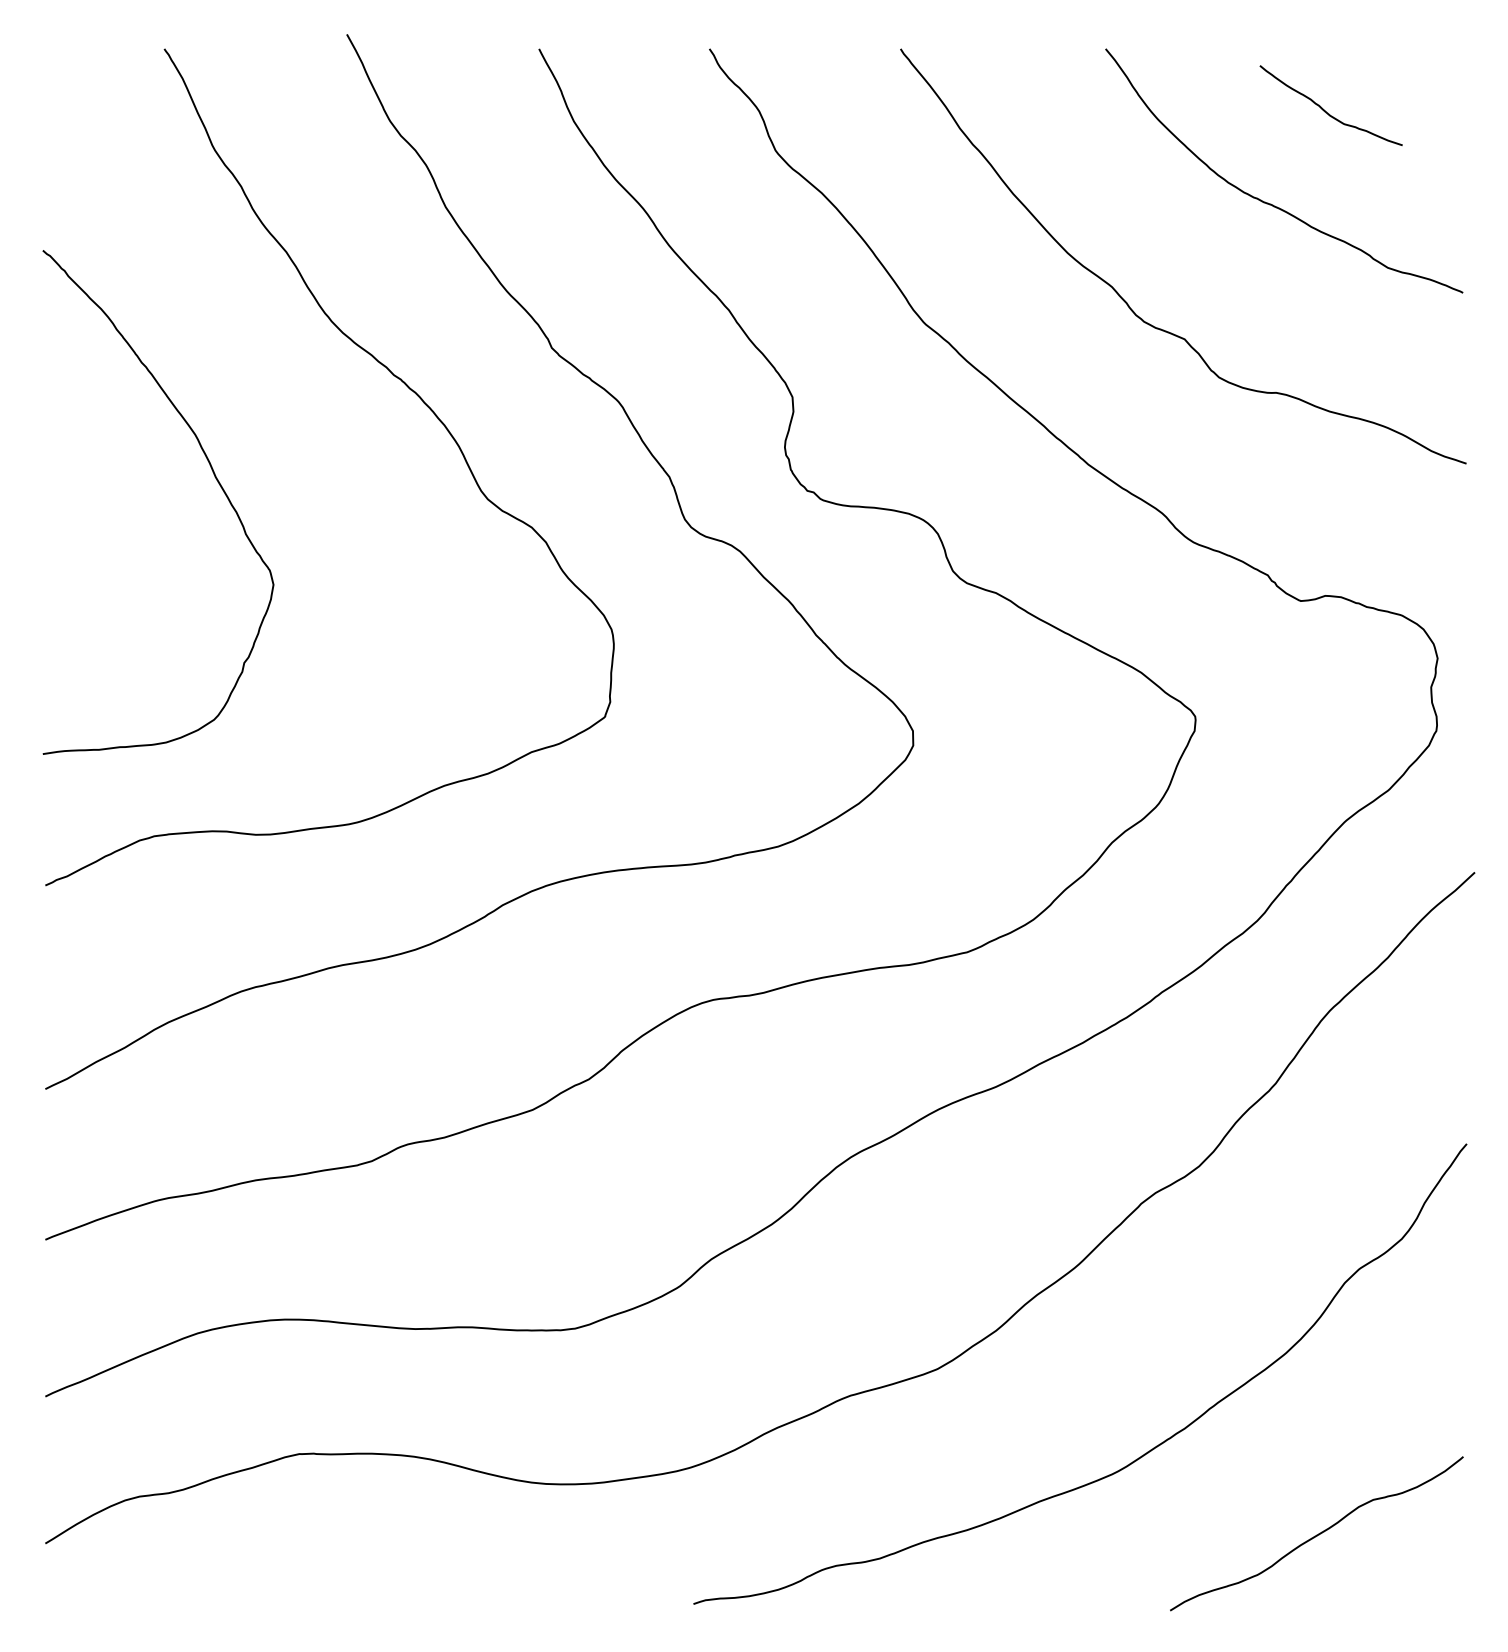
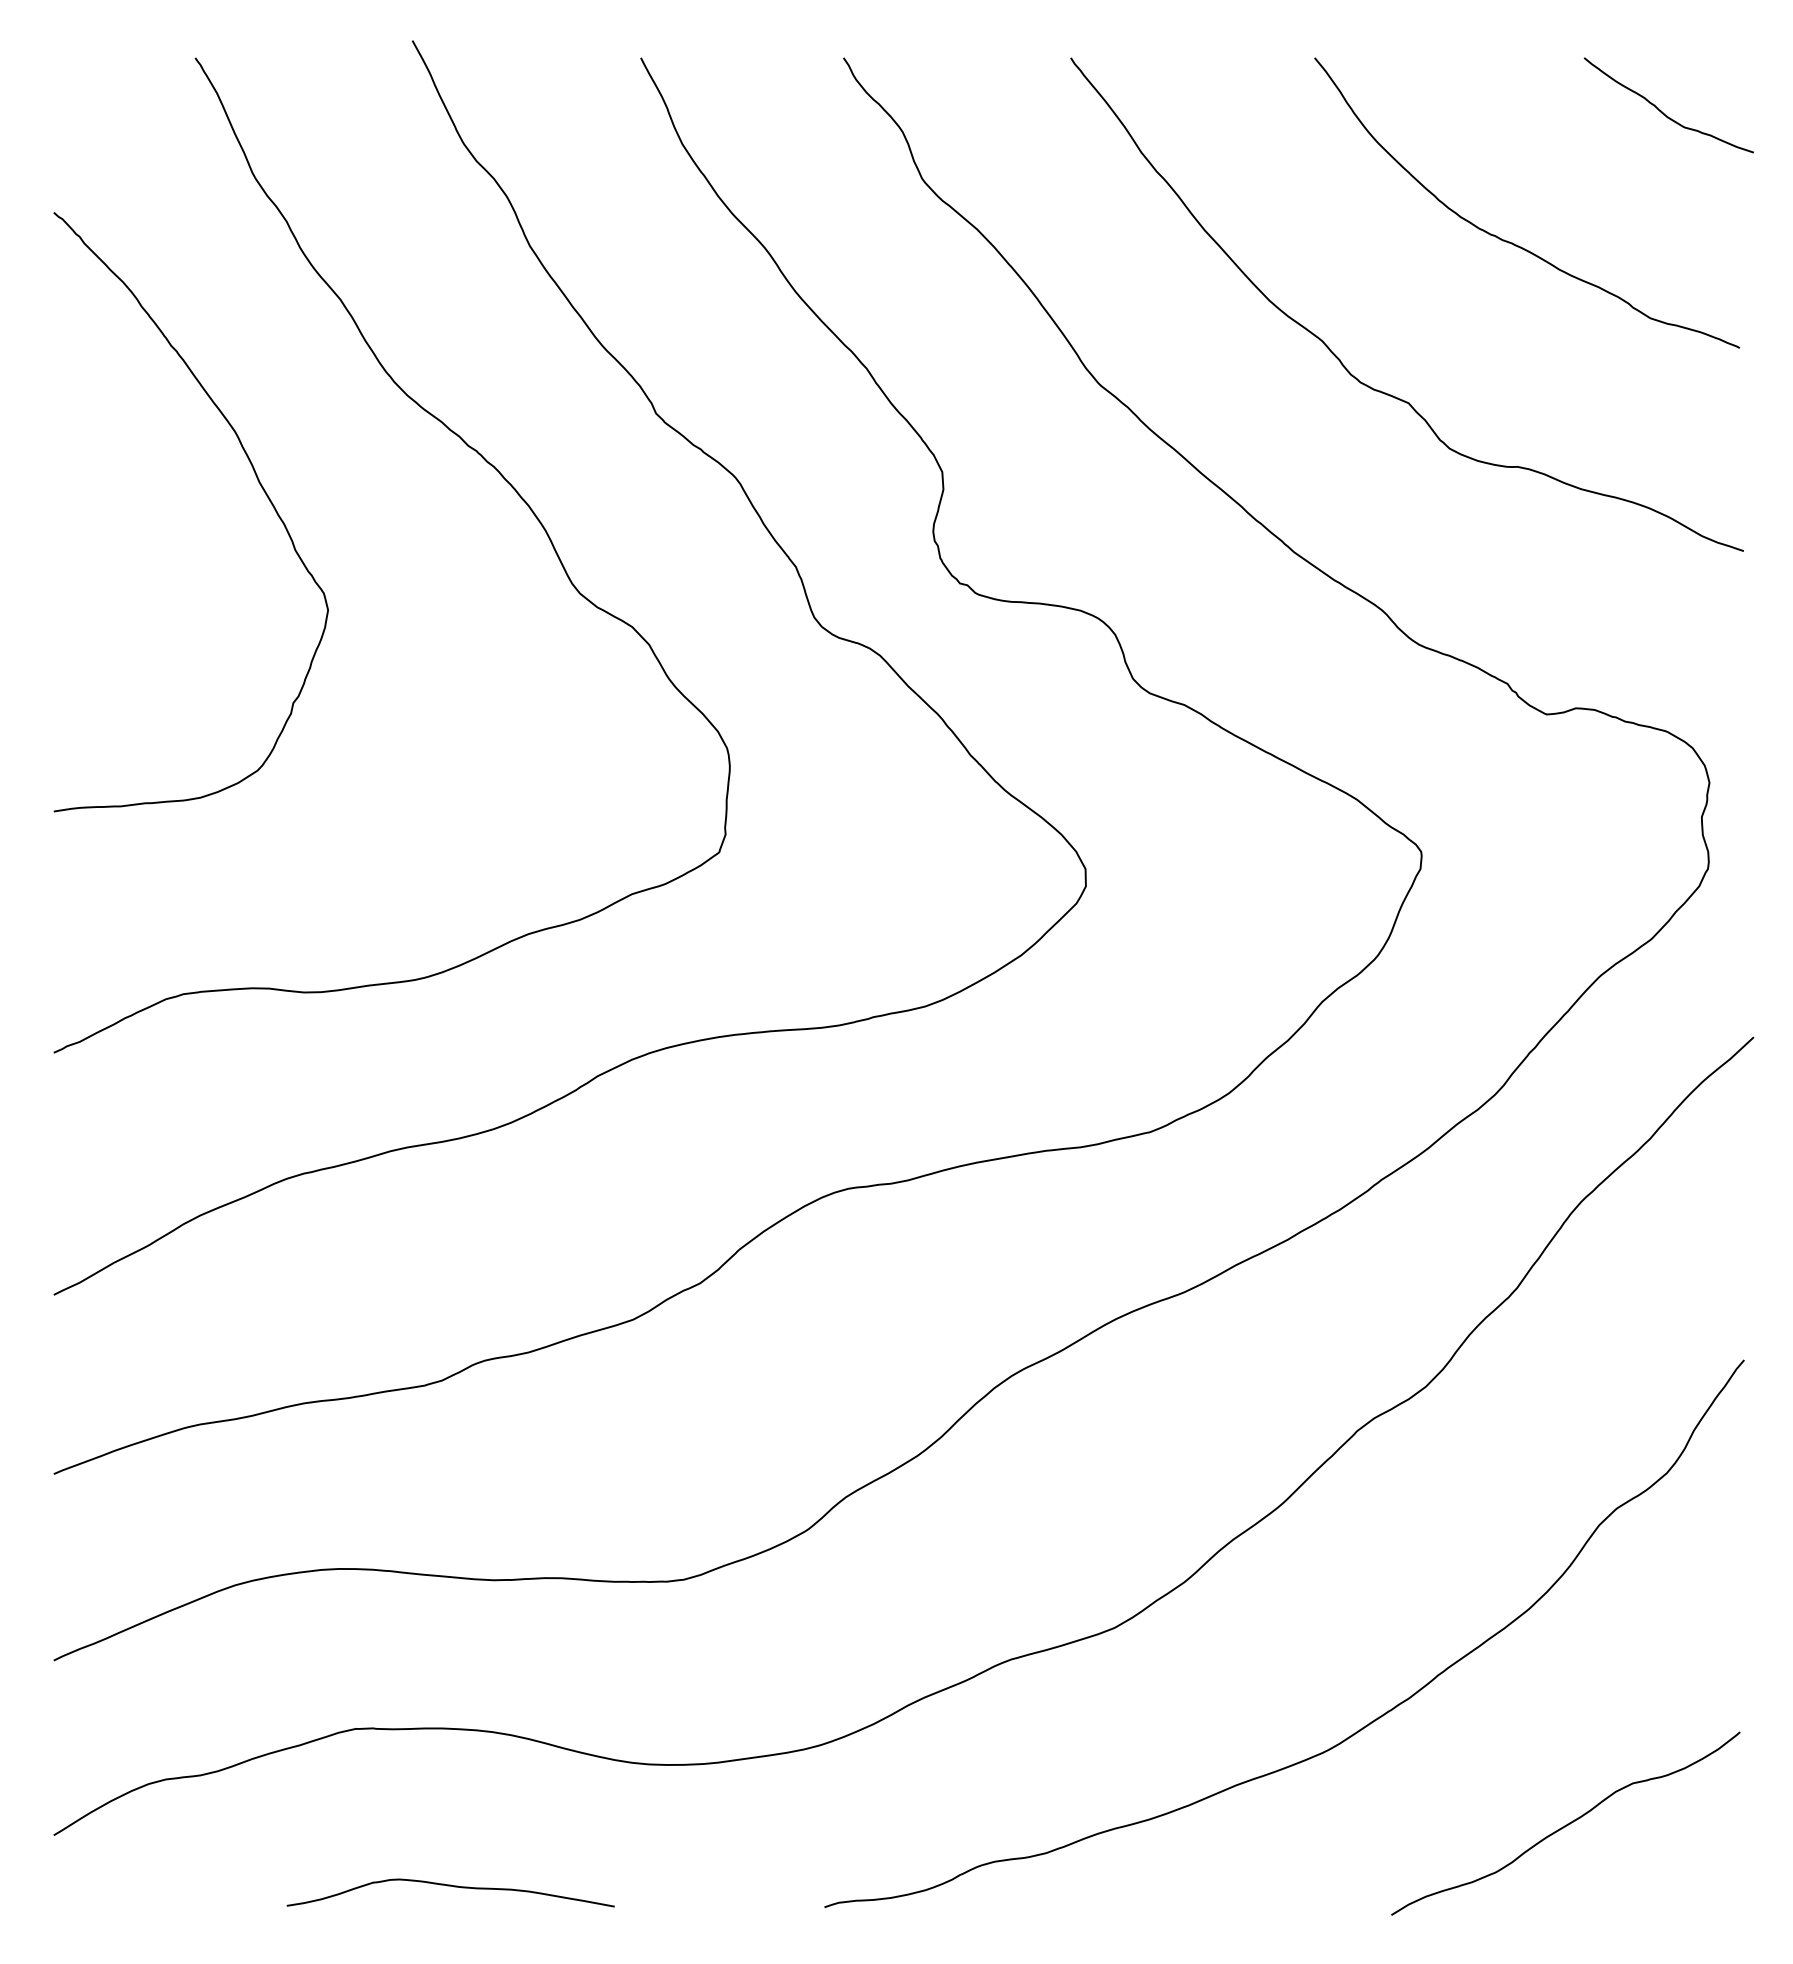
curve: (1325, 110) -> (1662, 111), moved
curve: (213, 474) -> (256, 478), moved
curve: (378, 1586) -> (450, 1886), added

